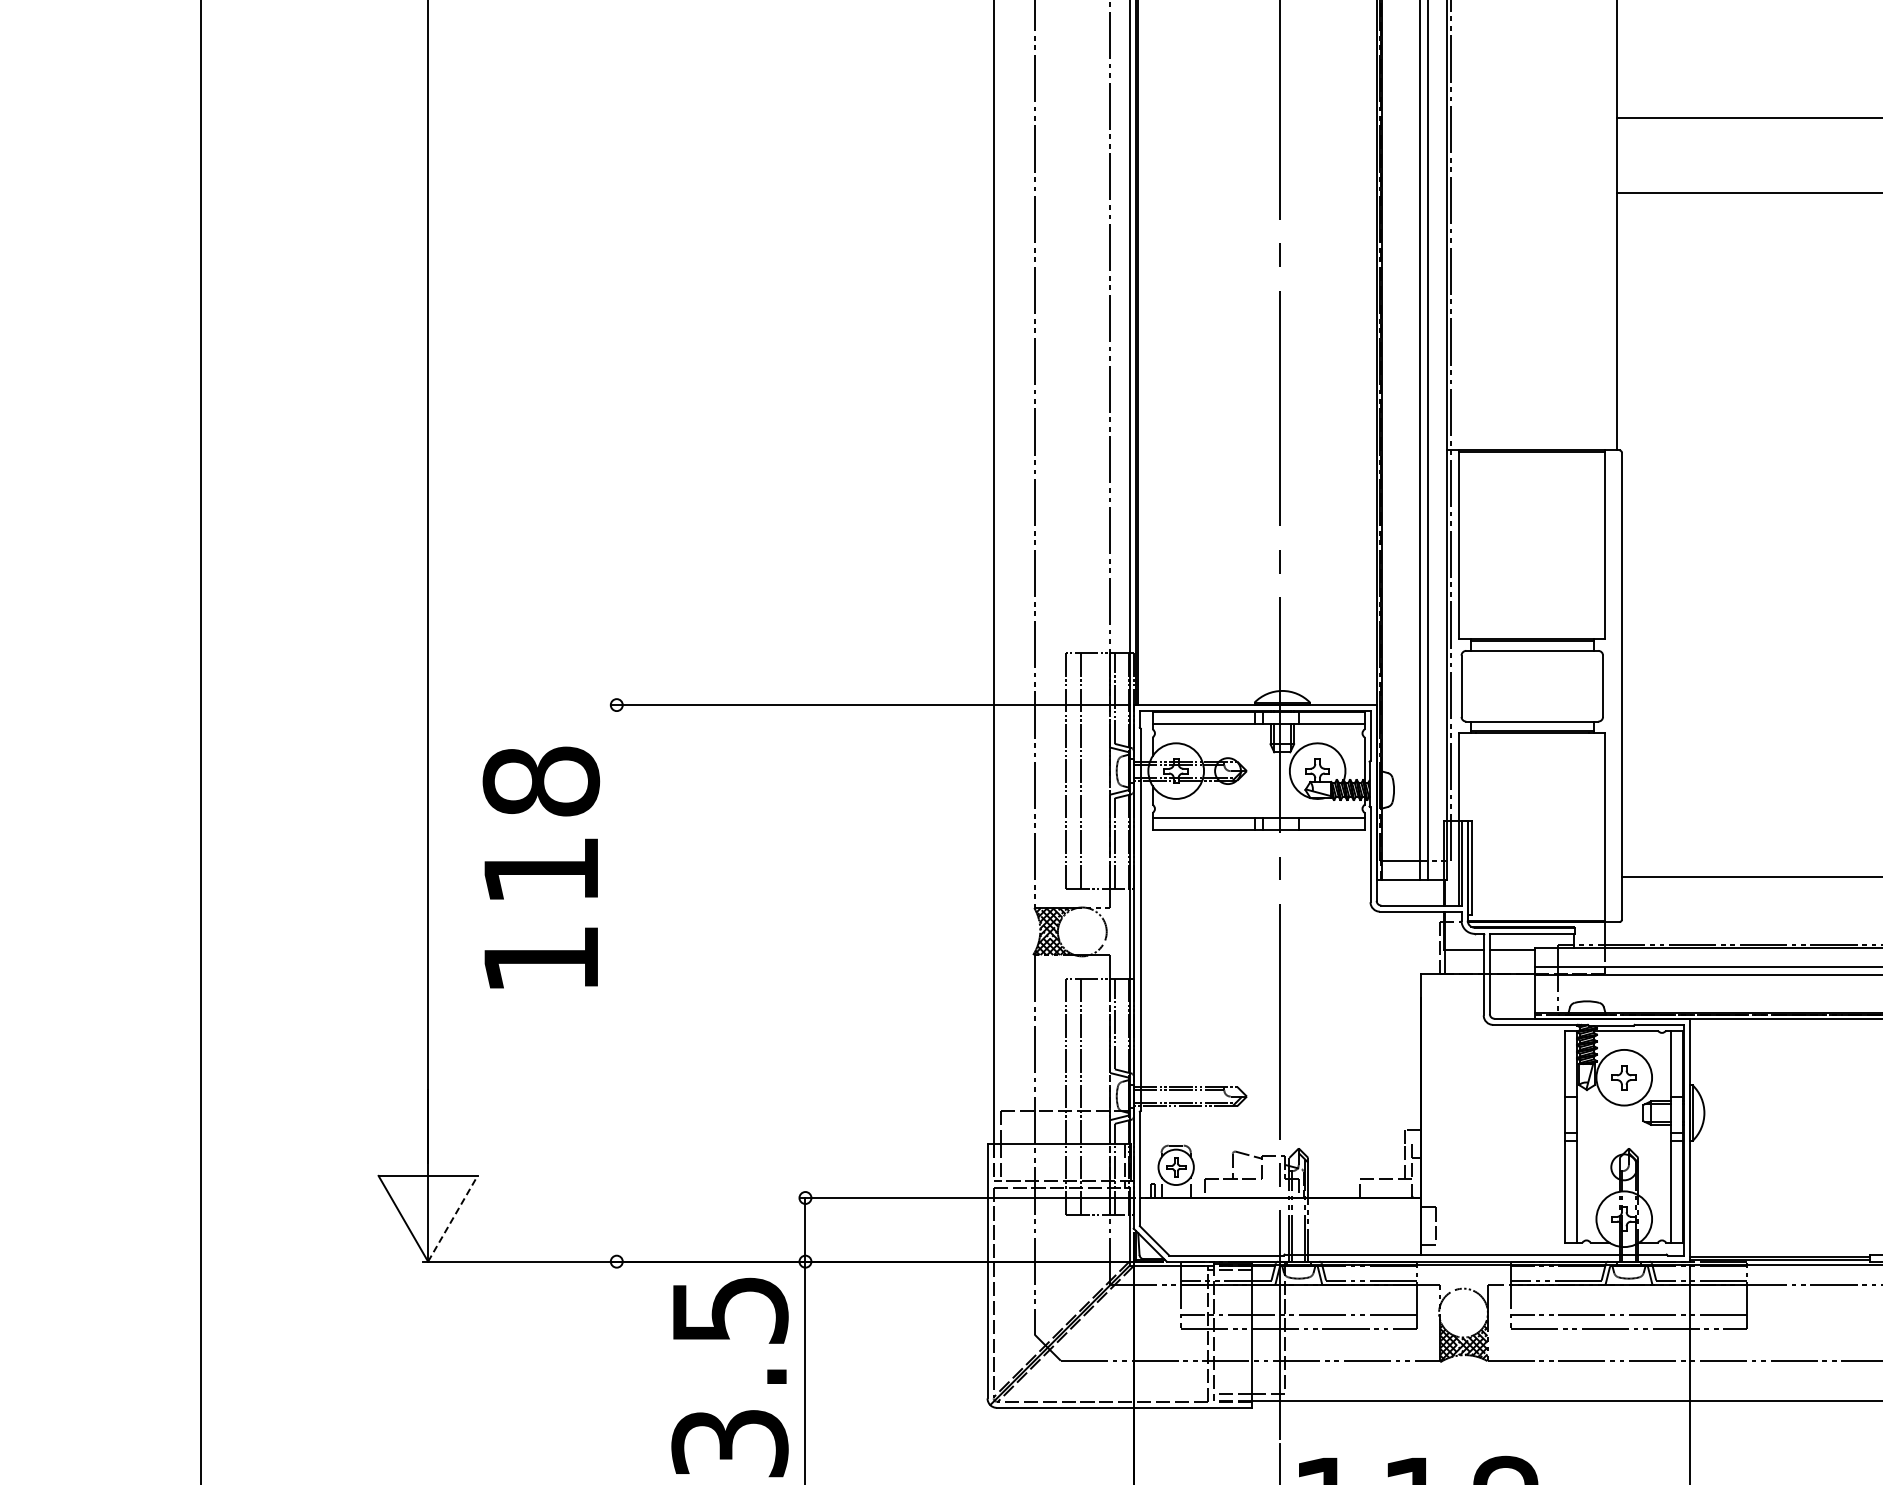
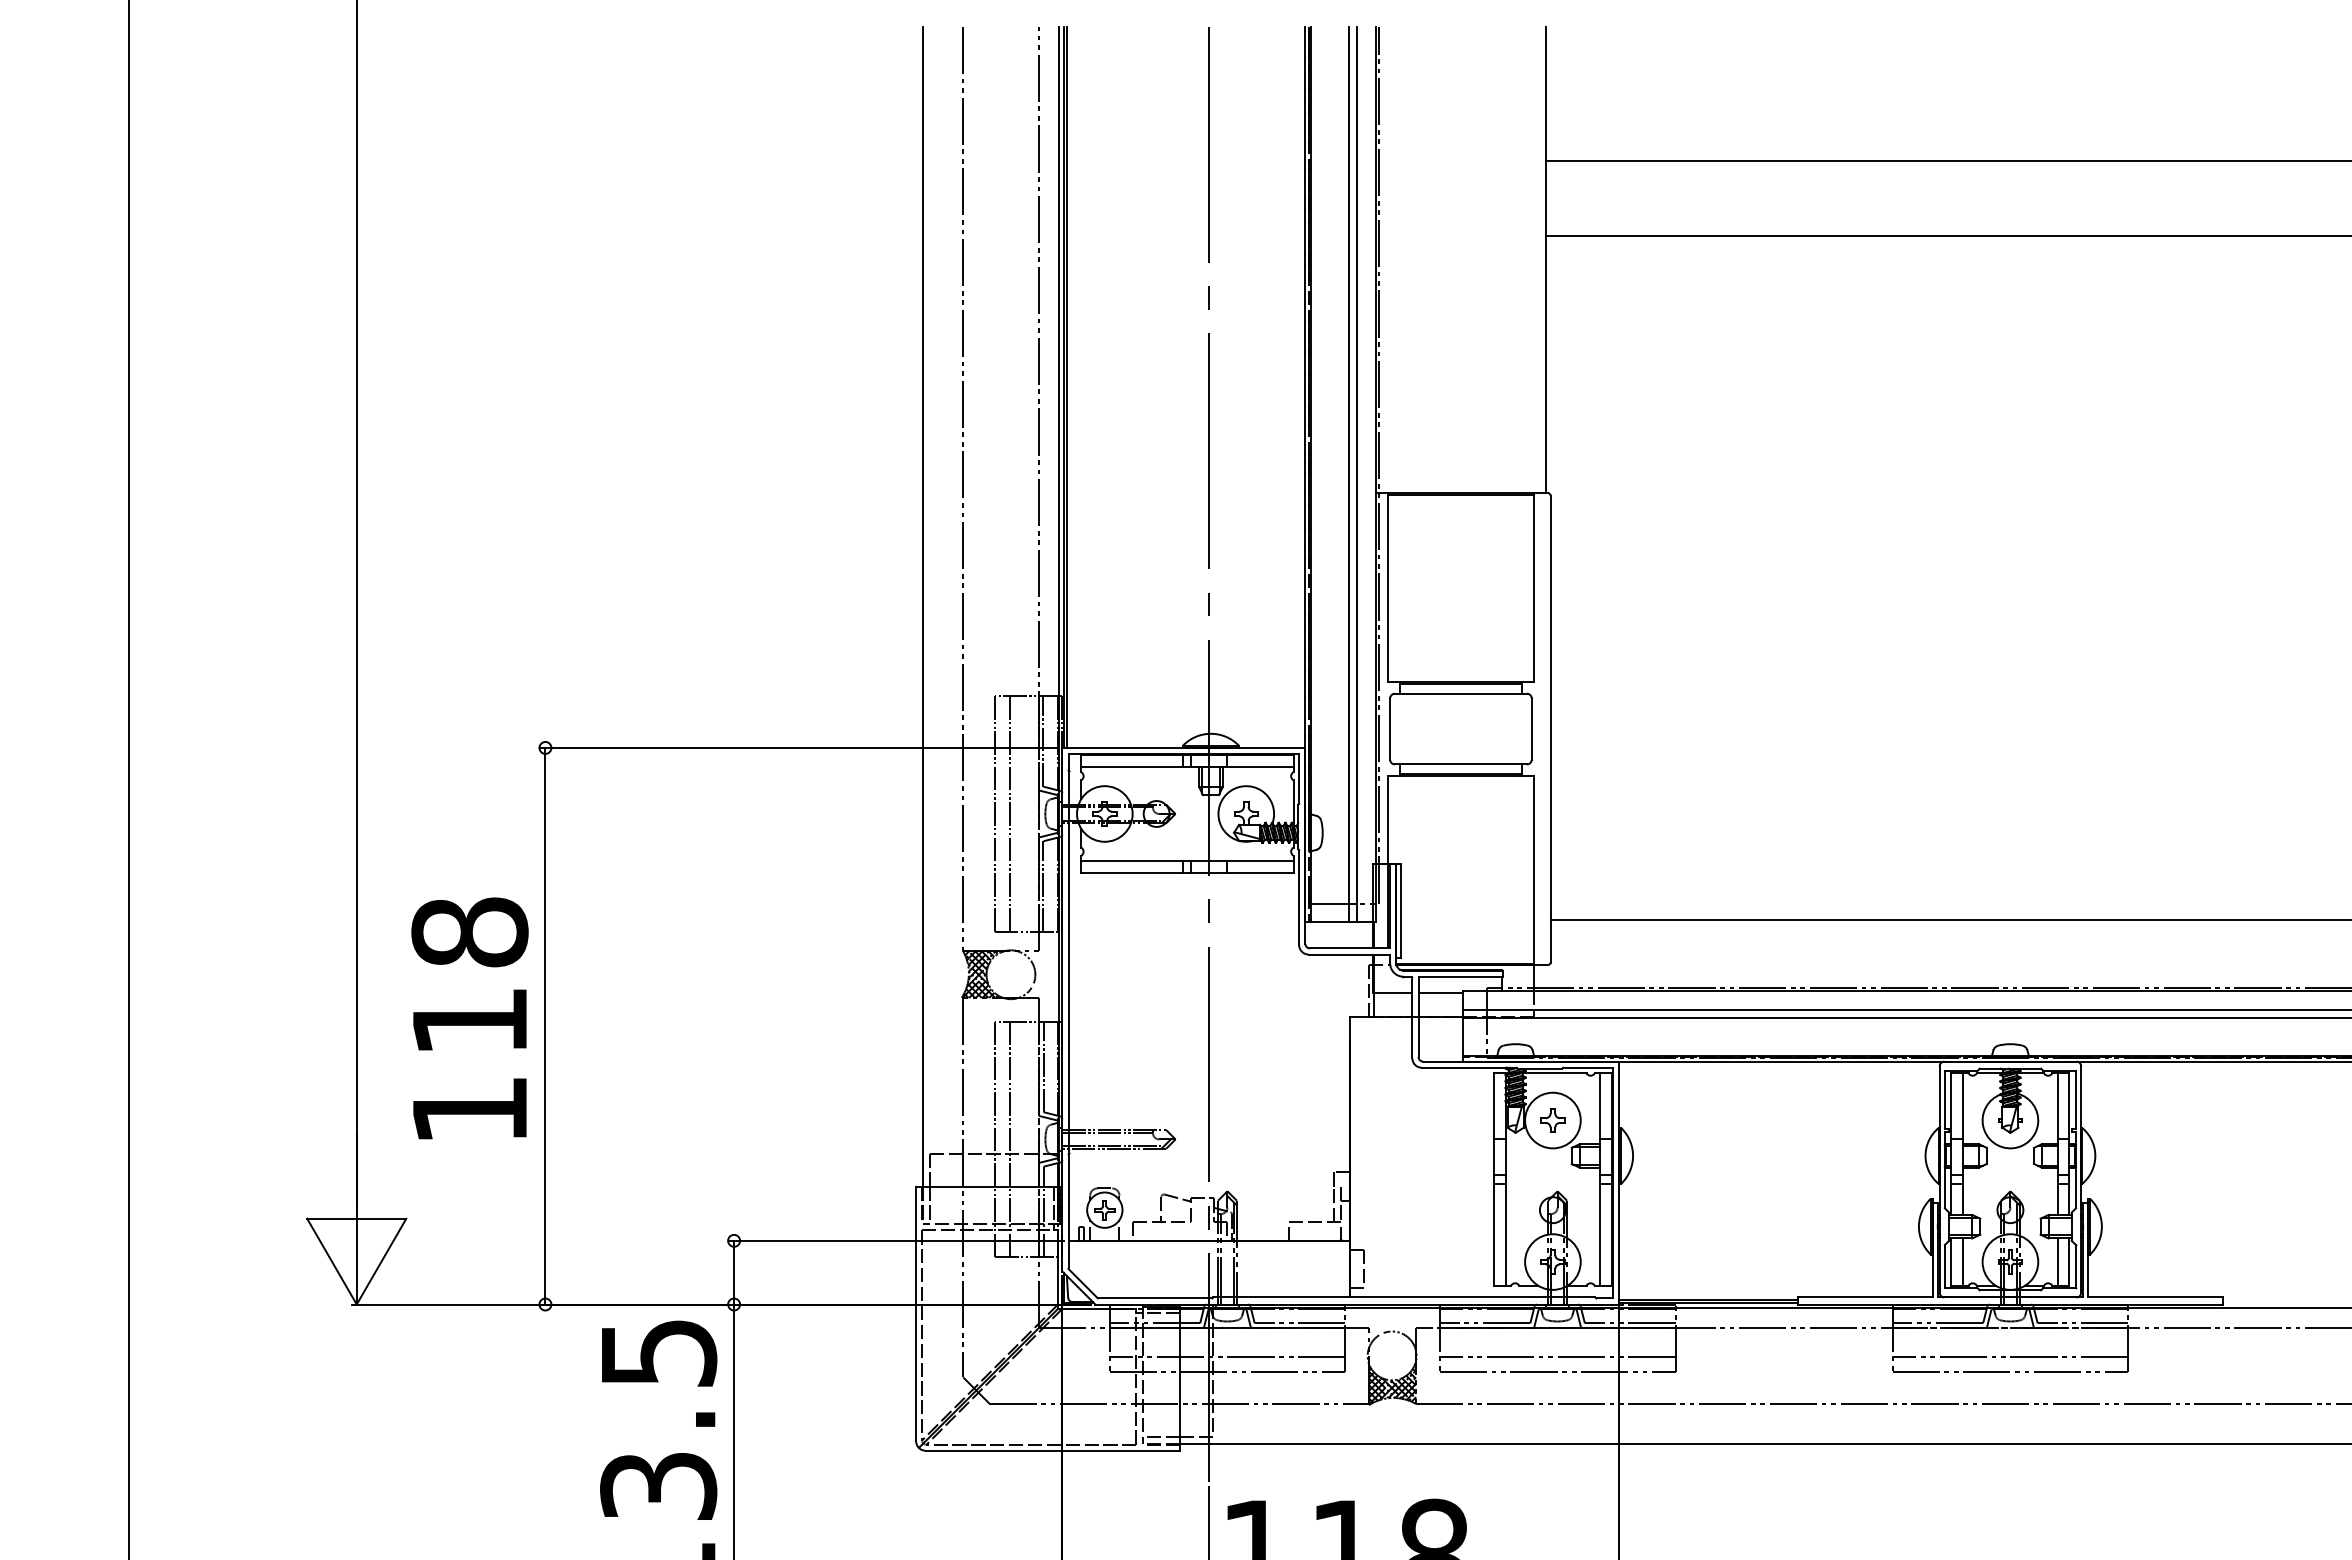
text: (540, 867) -> (469, 1018), moved
line: (616, 982) -> (545, 1025), added
line: (452, 1218) -> (381, 1261), dashed -> solid

